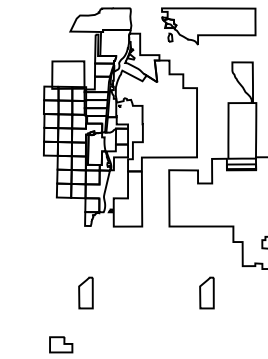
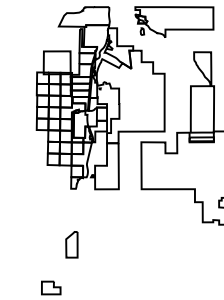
part: (206, 292) -> (172, 244), removed

